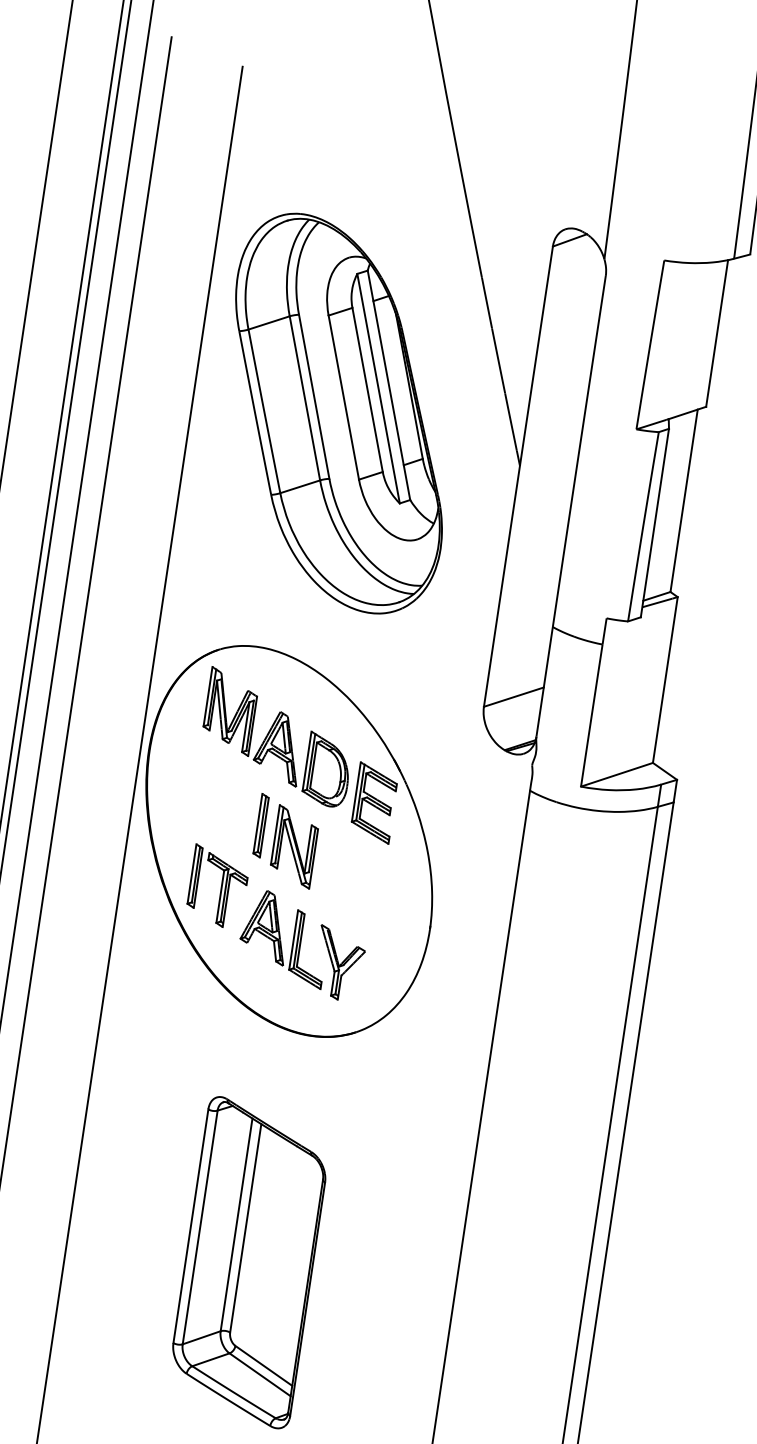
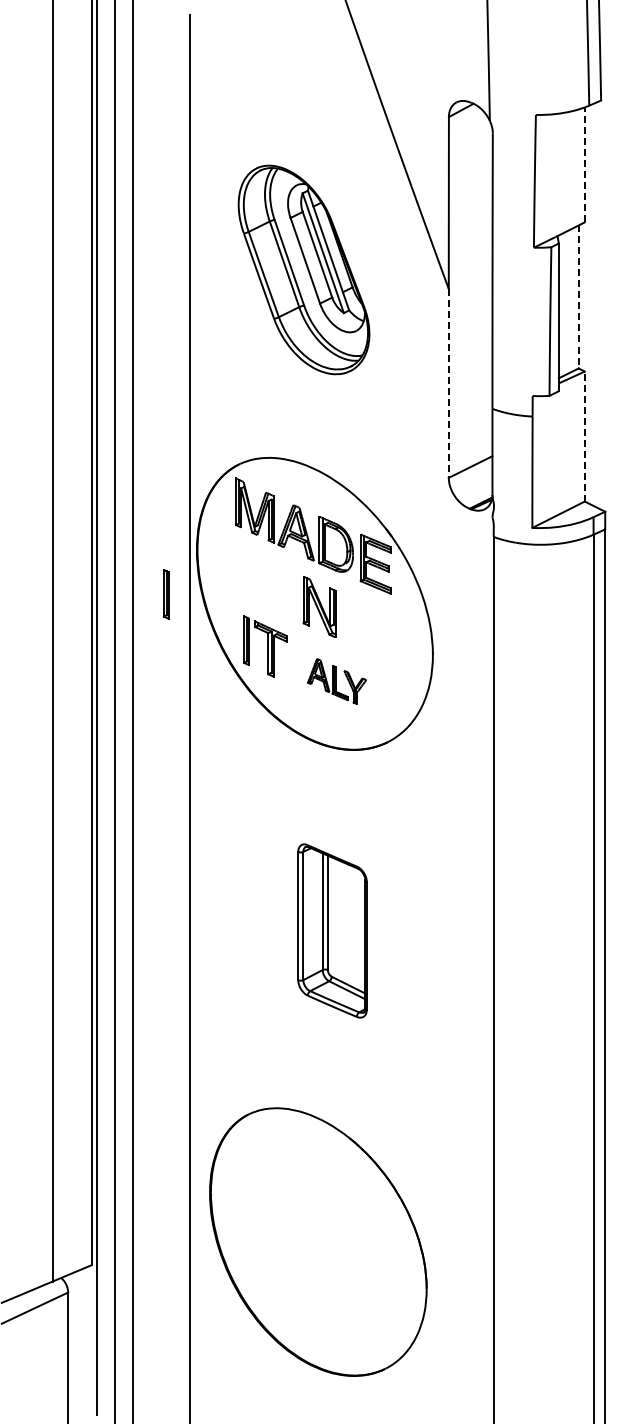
line: (716, 332) -> (584, 164), solid -> dashed
part: (338, 413) -> (303, 269), size x0.7
line: (683, 501) -> (578, 297), solid -> dashed
line: (501, 586) -> (448, 383), solid -> dashed
line: (664, 679) -> (584, 436), solid -> dashed
part: (259, 825) -> (165, 594), moved
part: (301, 945) -> (336, 681), size x0.6
part: (249, 1262) -> (332, 930), size x0.7

